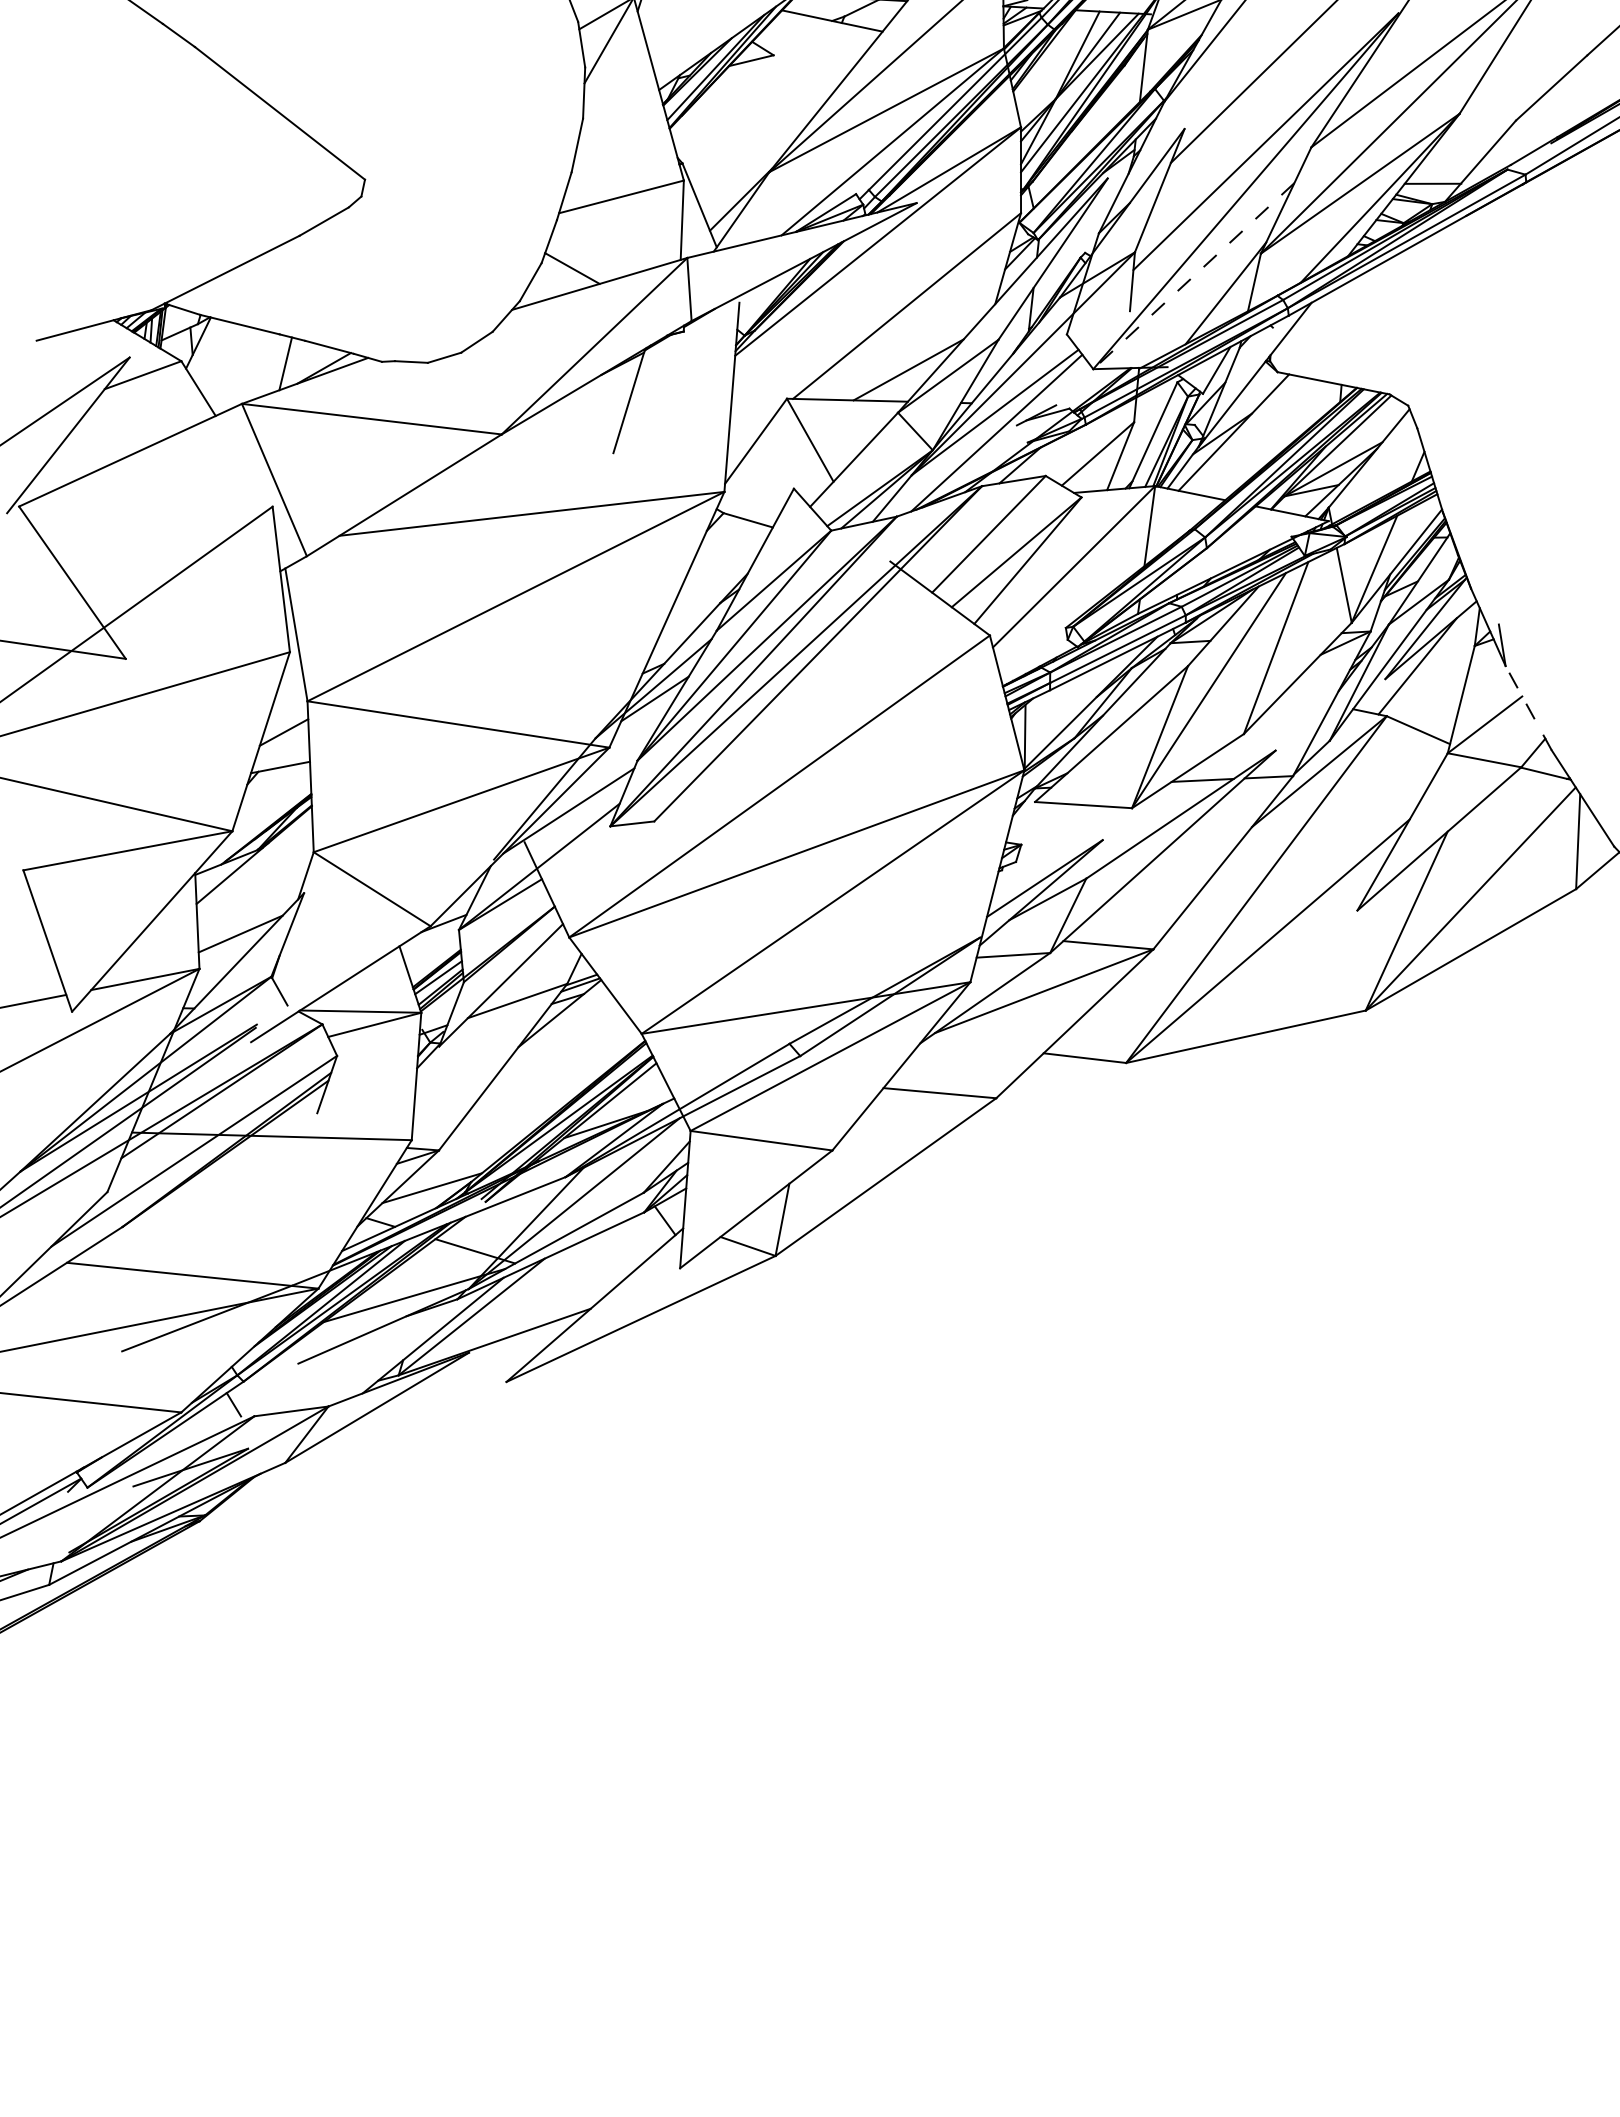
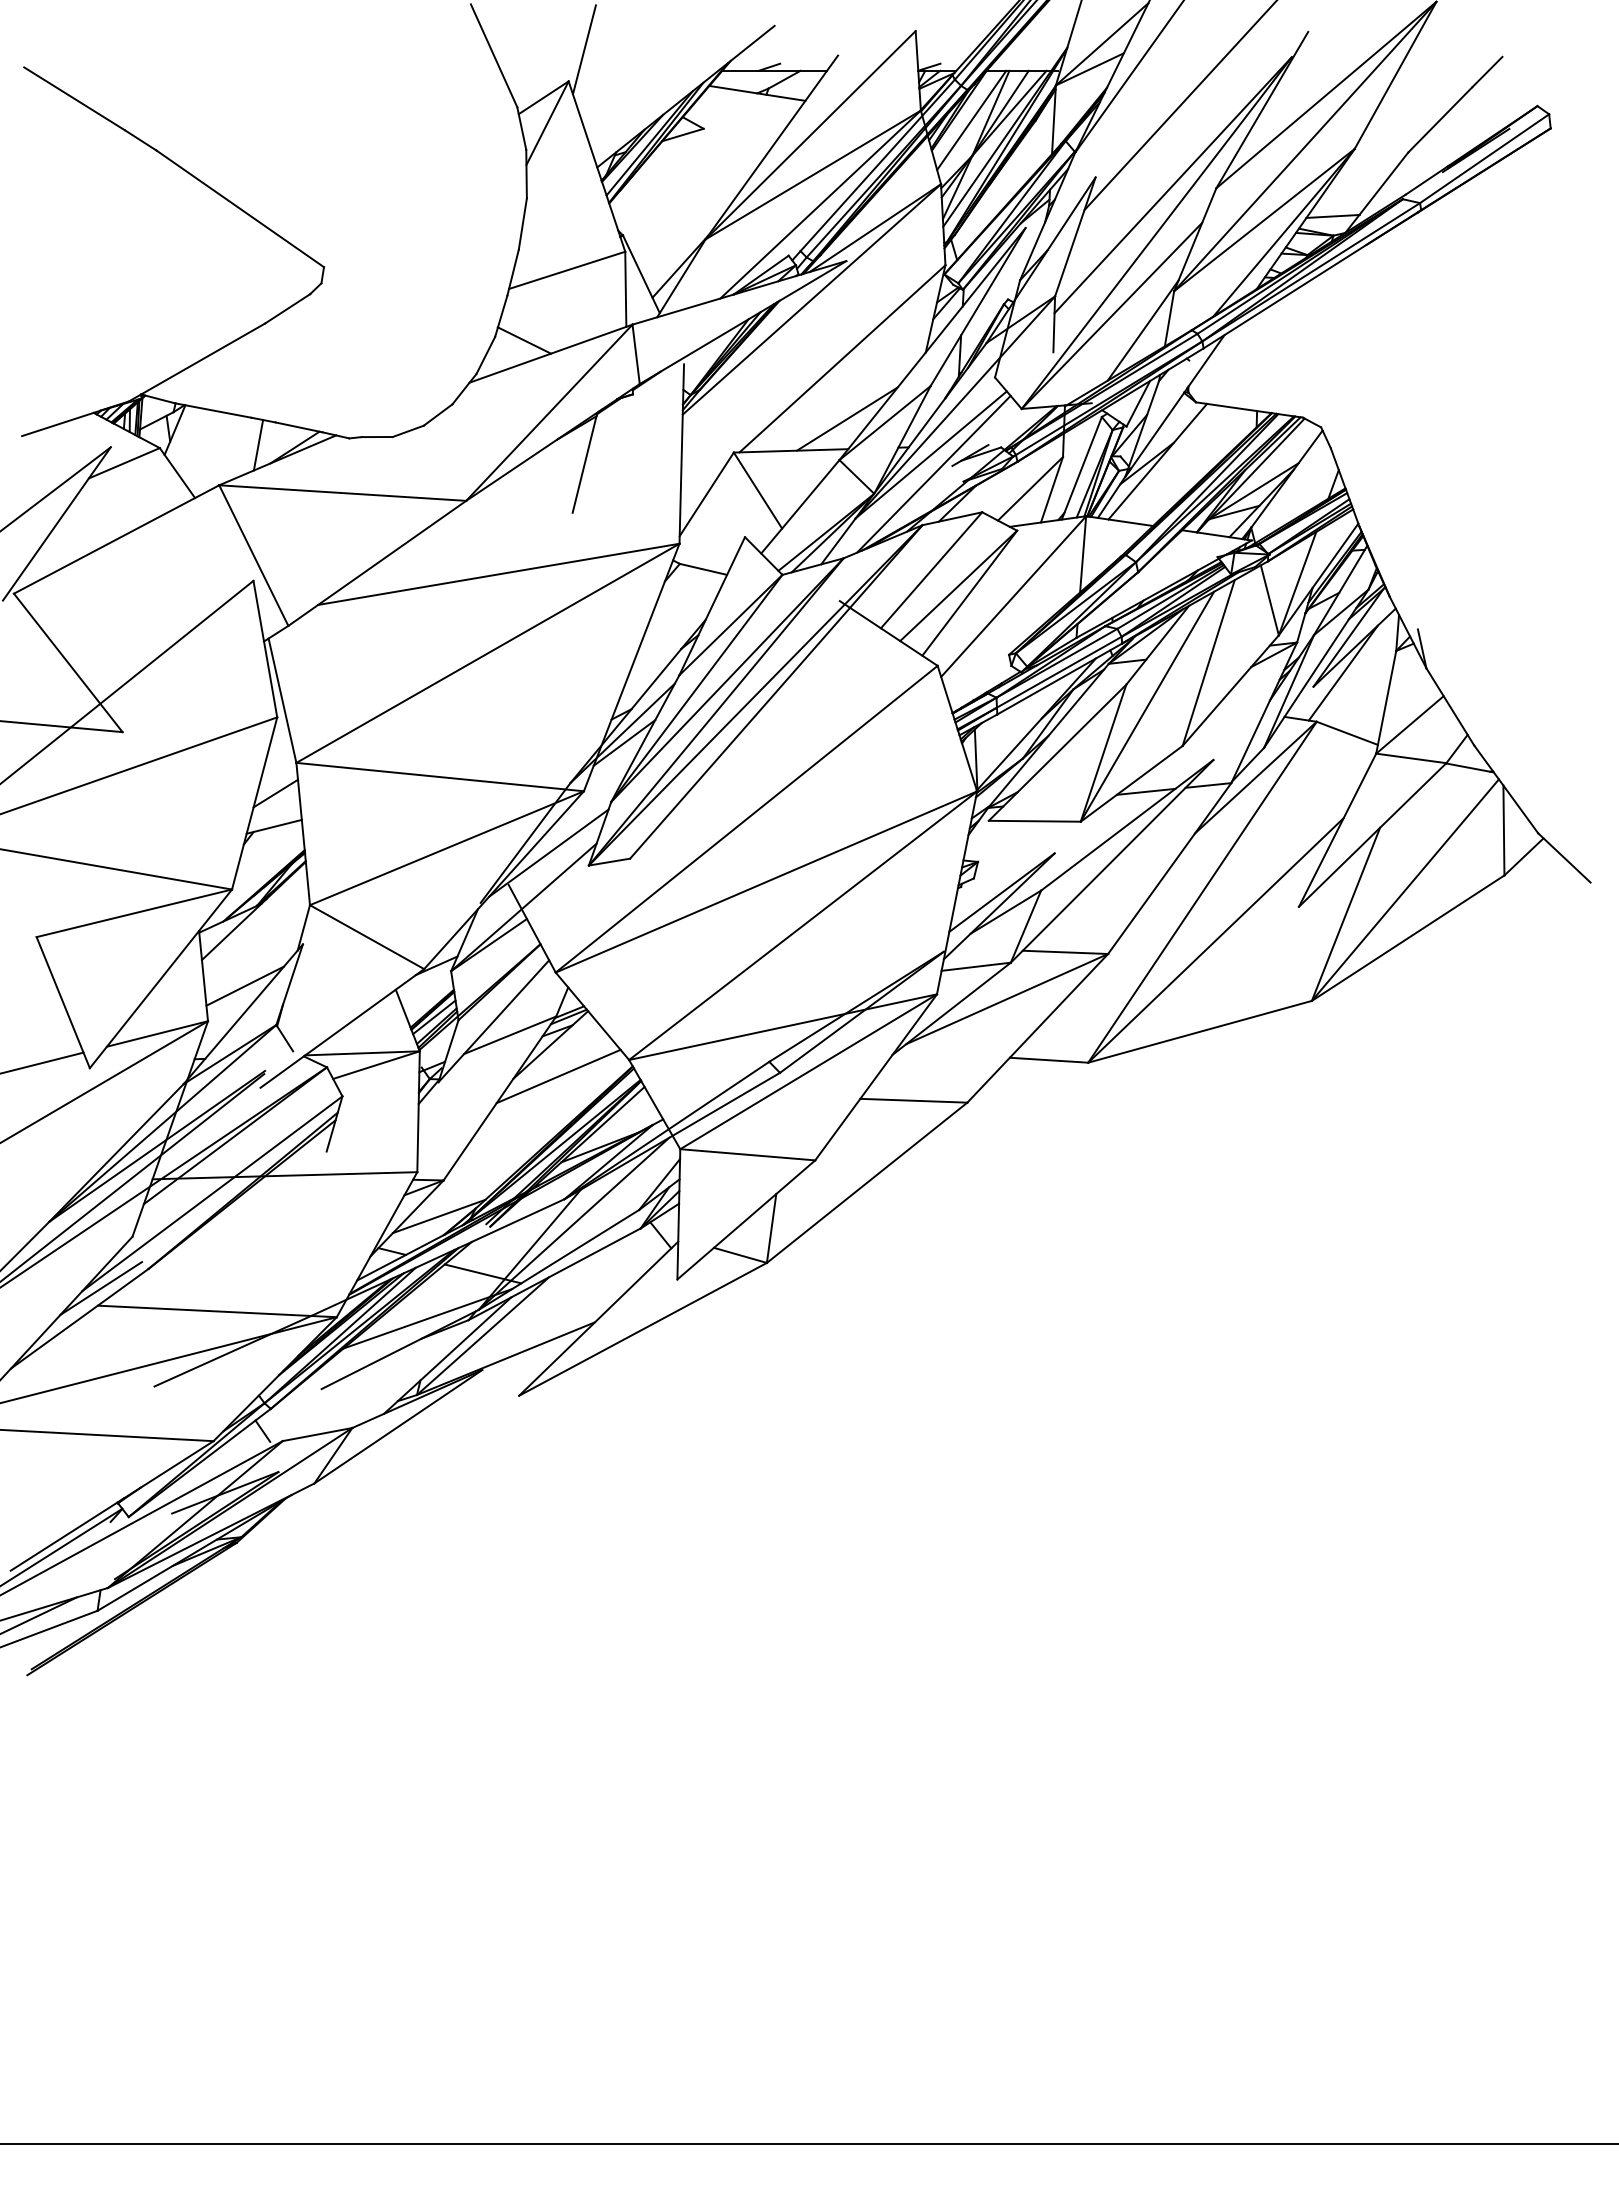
line: (1056, 60) -> (971, 119), added
line: (1193, 275) -> (1111, 315), dashed -> solid
line: (1528, 707) -> (1450, 706), dashed -> solid
line: (566, 1047) -> (558, 1076), added
line: (71, 1244) -> (101, 1288), added

